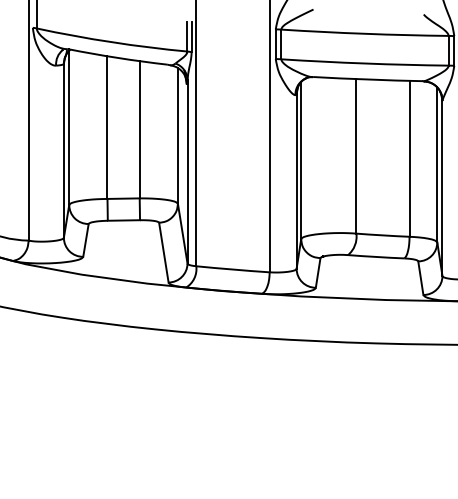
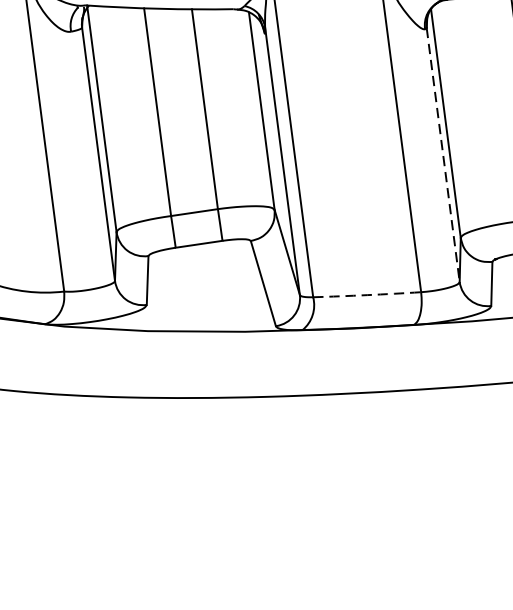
line: (296, 182) -> (443, 156), solid -> dashed
arc: (232, 269) -> (366, 295), solid -> dashed

